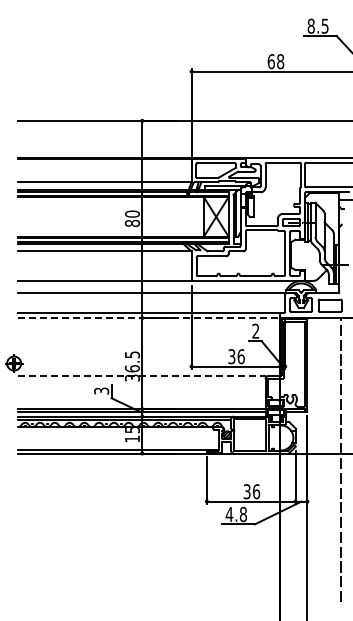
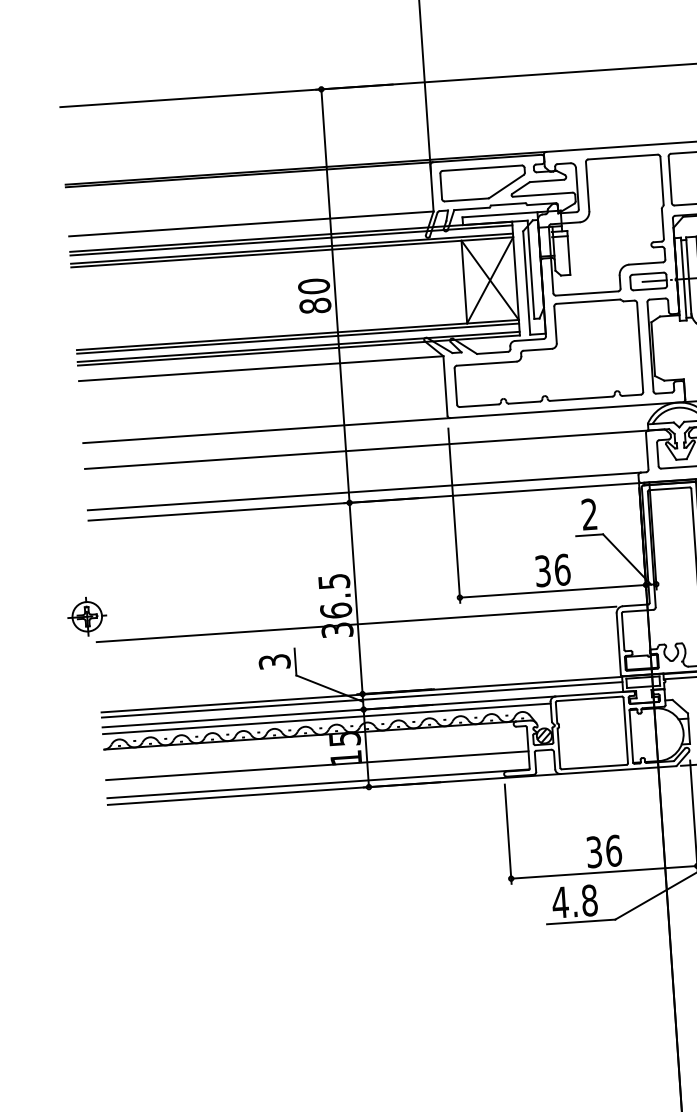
line: (149, 317) -> (364, 500), dashed -> solid
line: (141, 375) -> (356, 623), dashed -> solid
line: (118, 441) -> (317, 765), added

